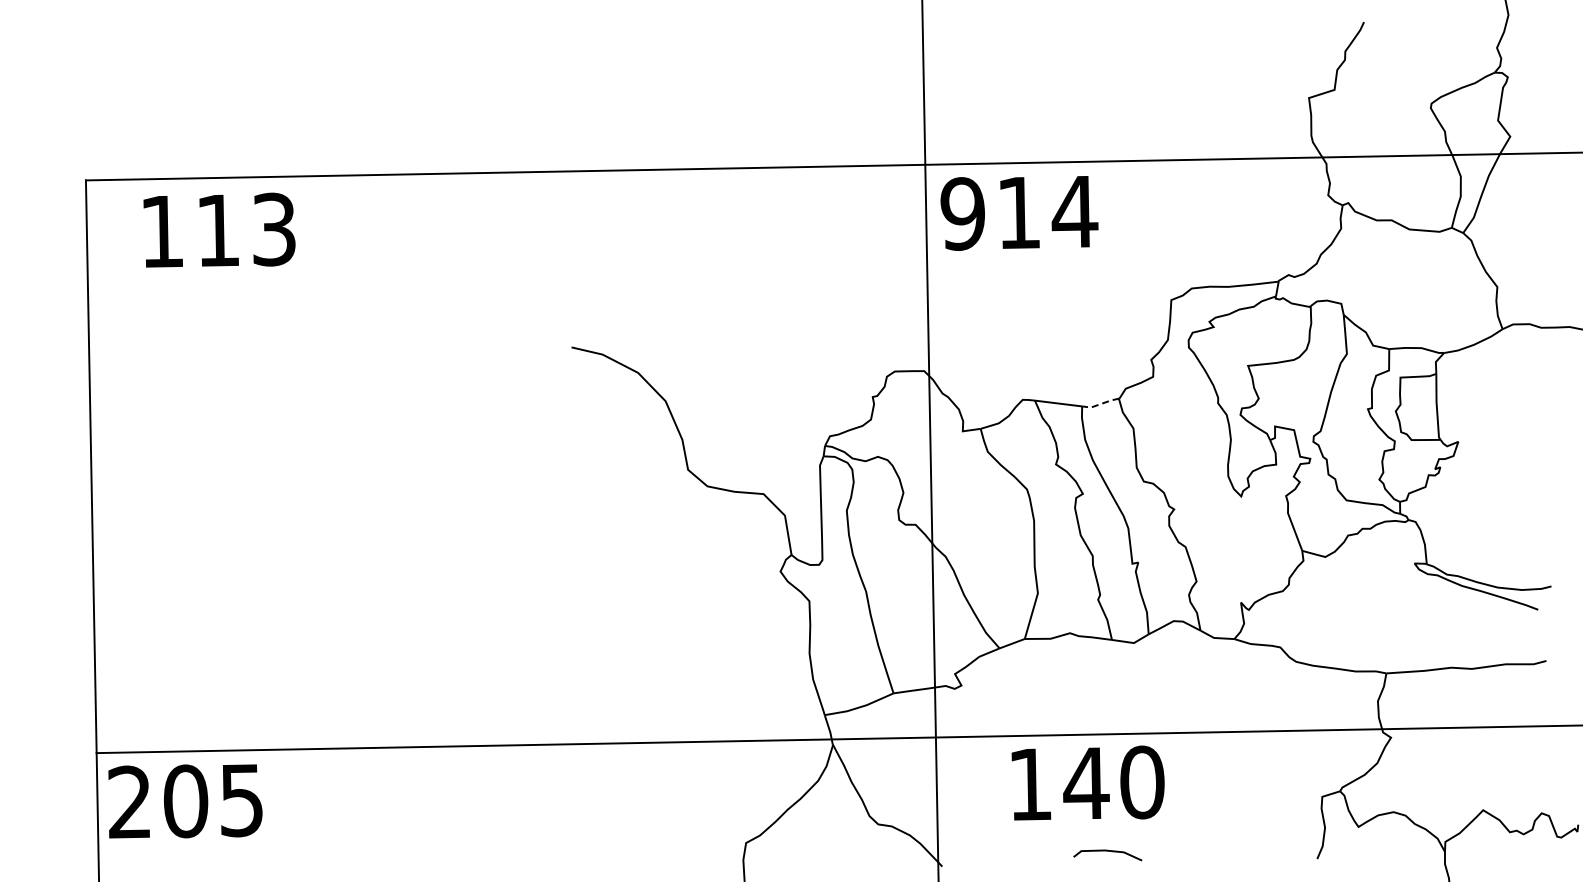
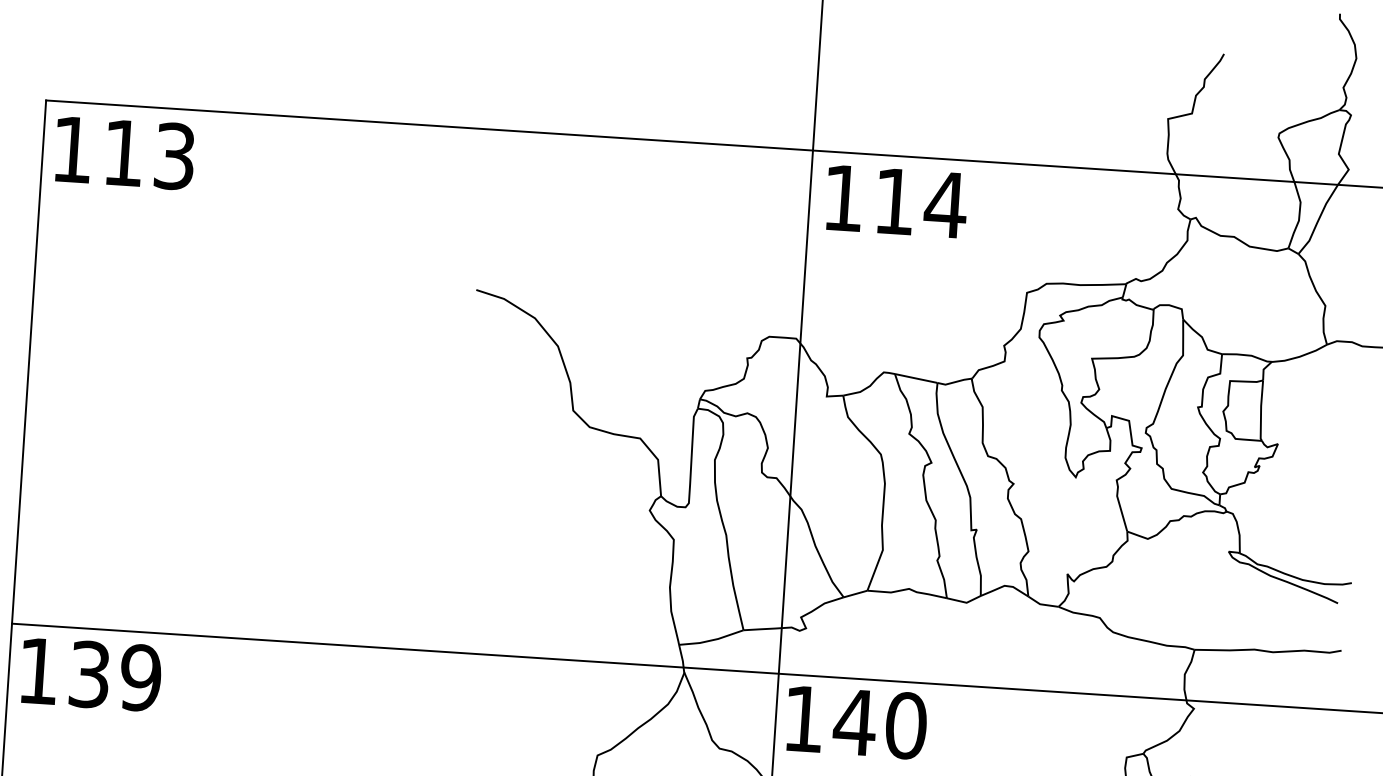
text: (962, 213) -> (843, 197), 914 -> 114
text: (219, 229) -> (124, 152), moved
line: (1100, 404) -> (954, 382), dashed -> solid
text: (1087, 782) -> (856, 721), moved
text: (185, 800) -> (89, 673), 205 -> 139

